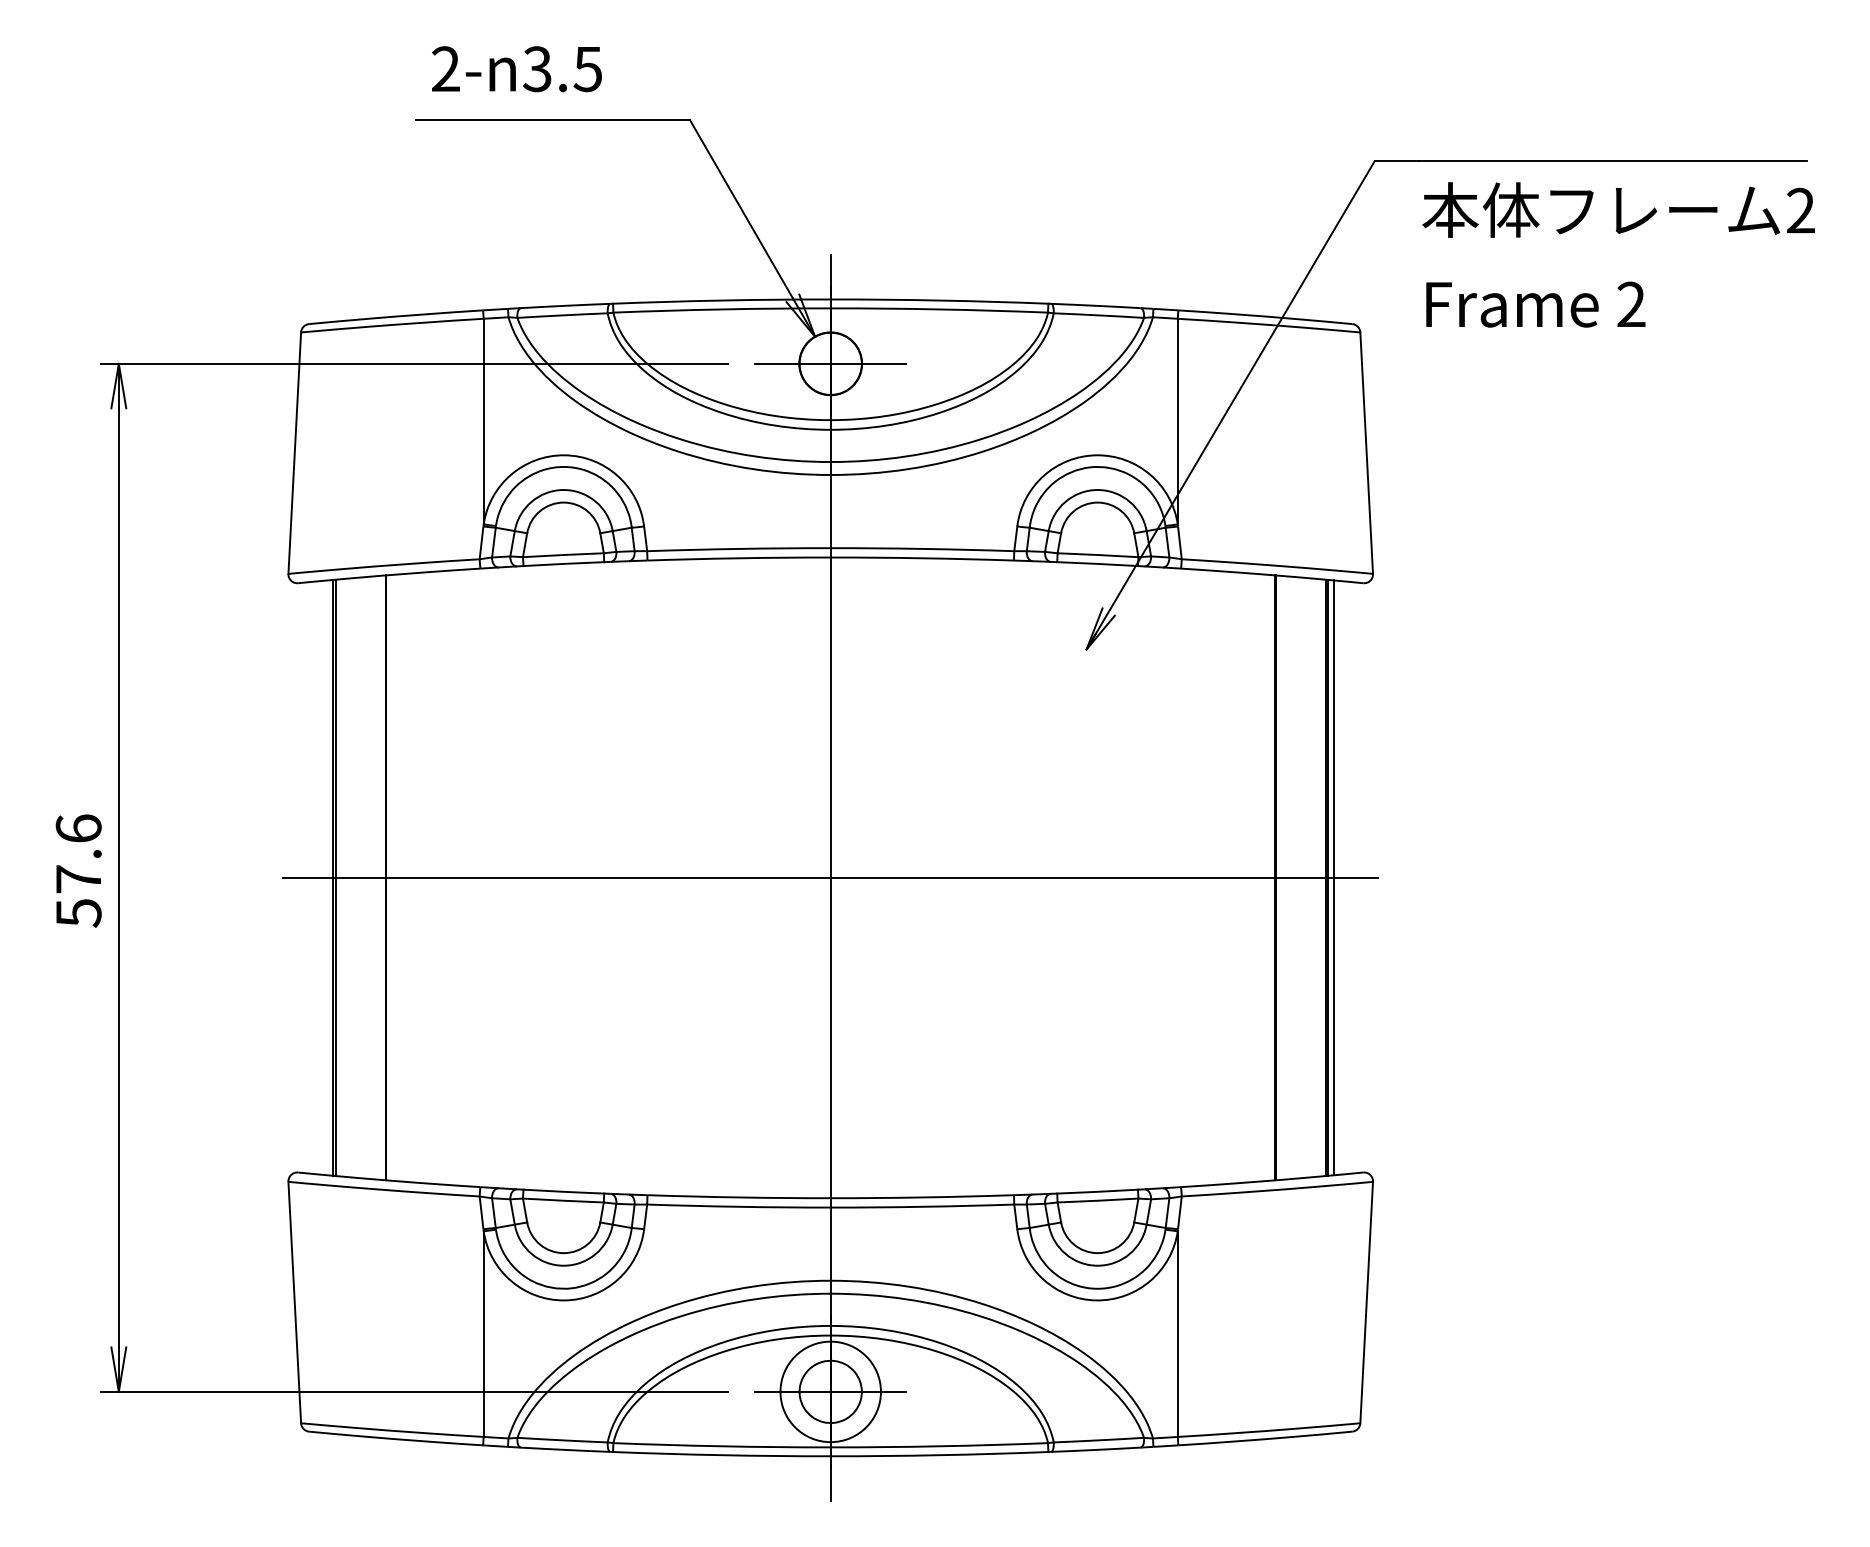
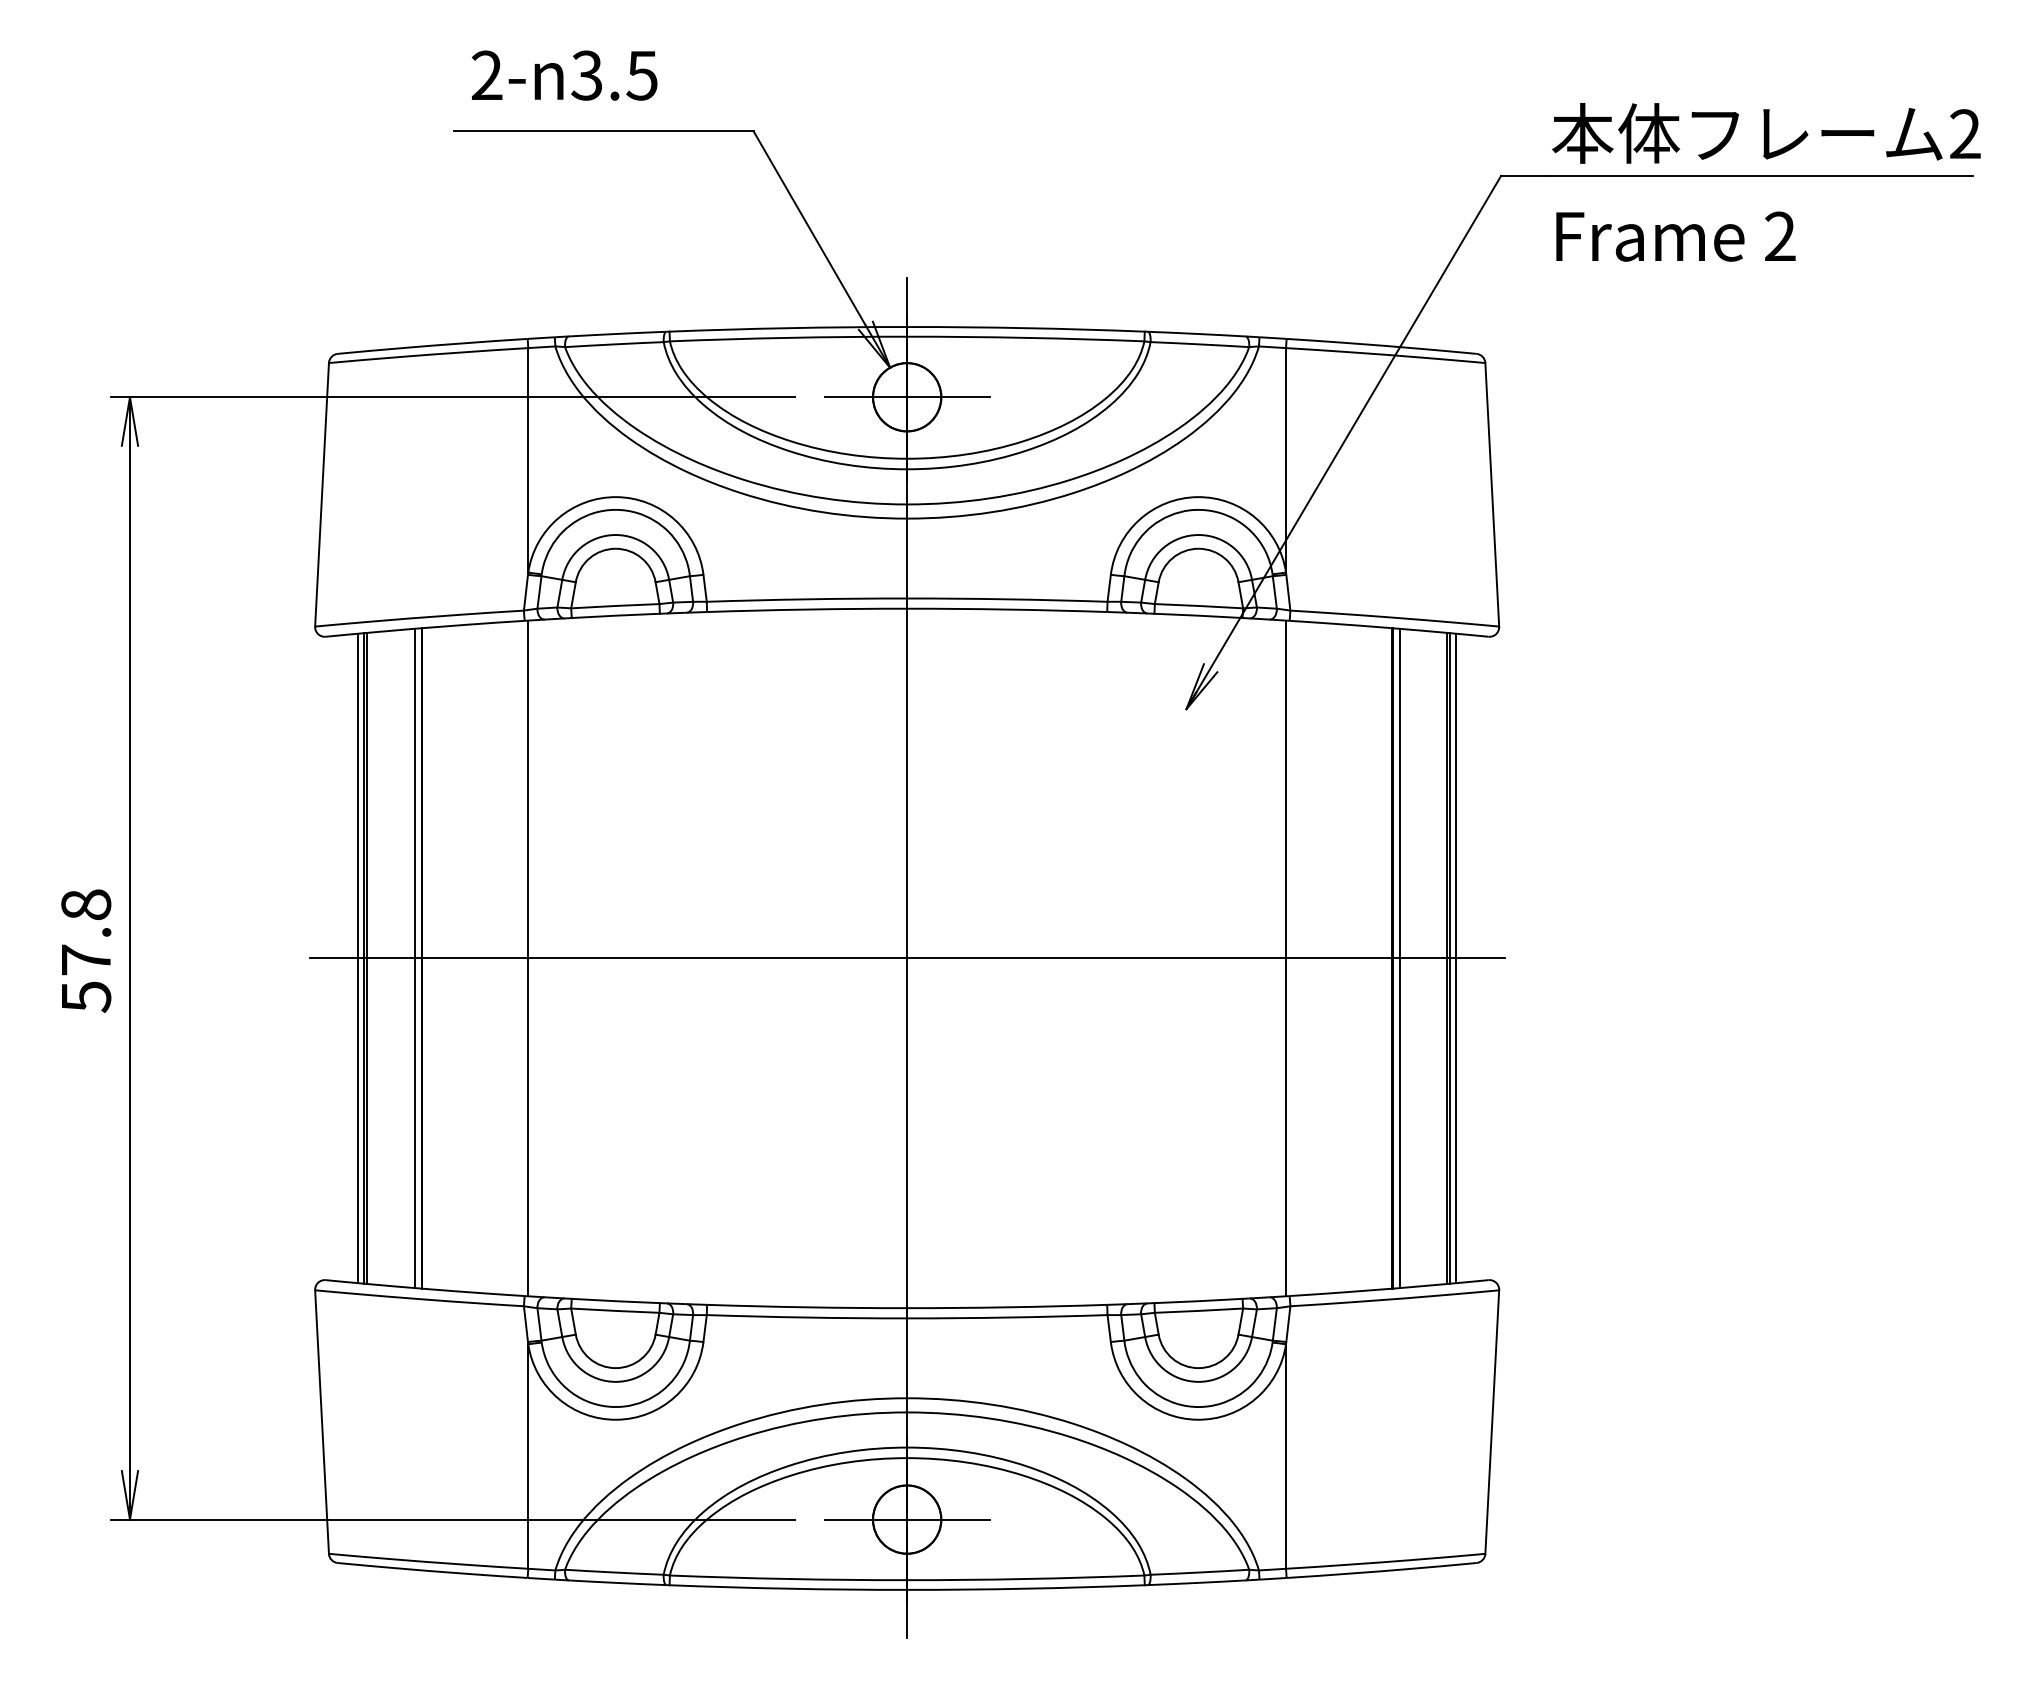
text: (1618, 255) -> (1766, 182), moved
text: (78, 828) -> (86, 904), 57.6 -> 57.8
line: (328, 877) -> (358, 958), added
line: (379, 877) -> (414, 958), added
line: (483, 877) -> (528, 958), added
line: (1178, 877) -> (1286, 958), added
line: (1281, 877) -> (1399, 958), added
circle: (830, 1391) -> (906, 1519), size x0.62

